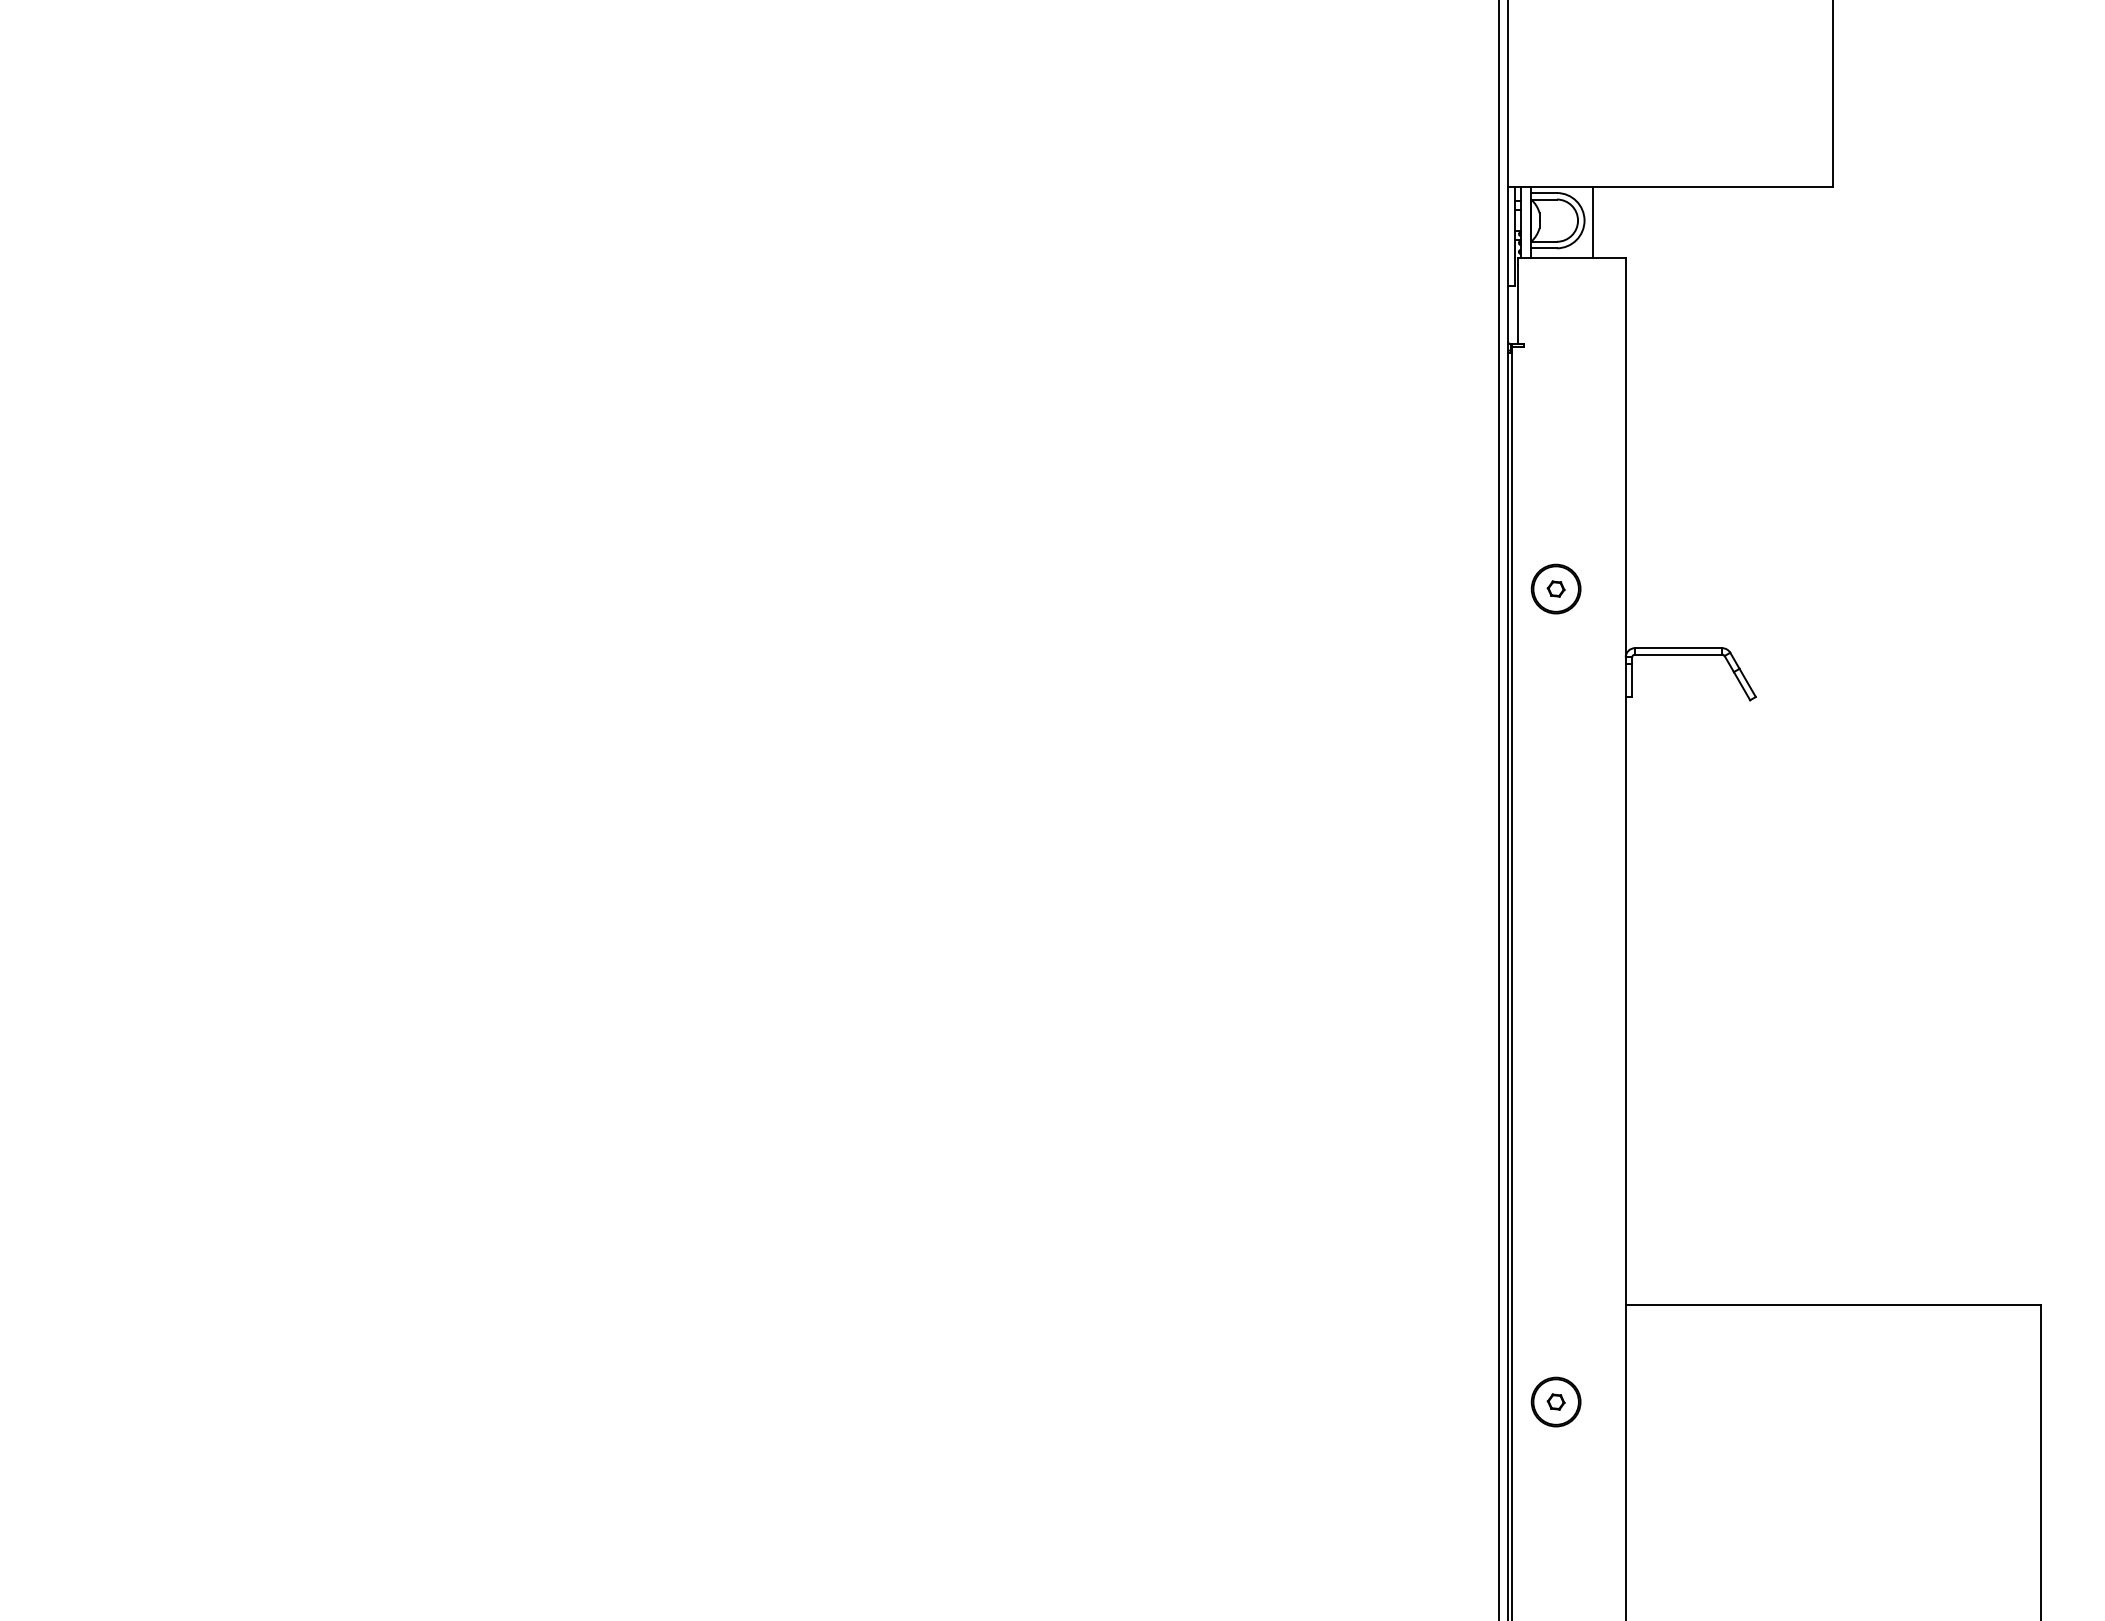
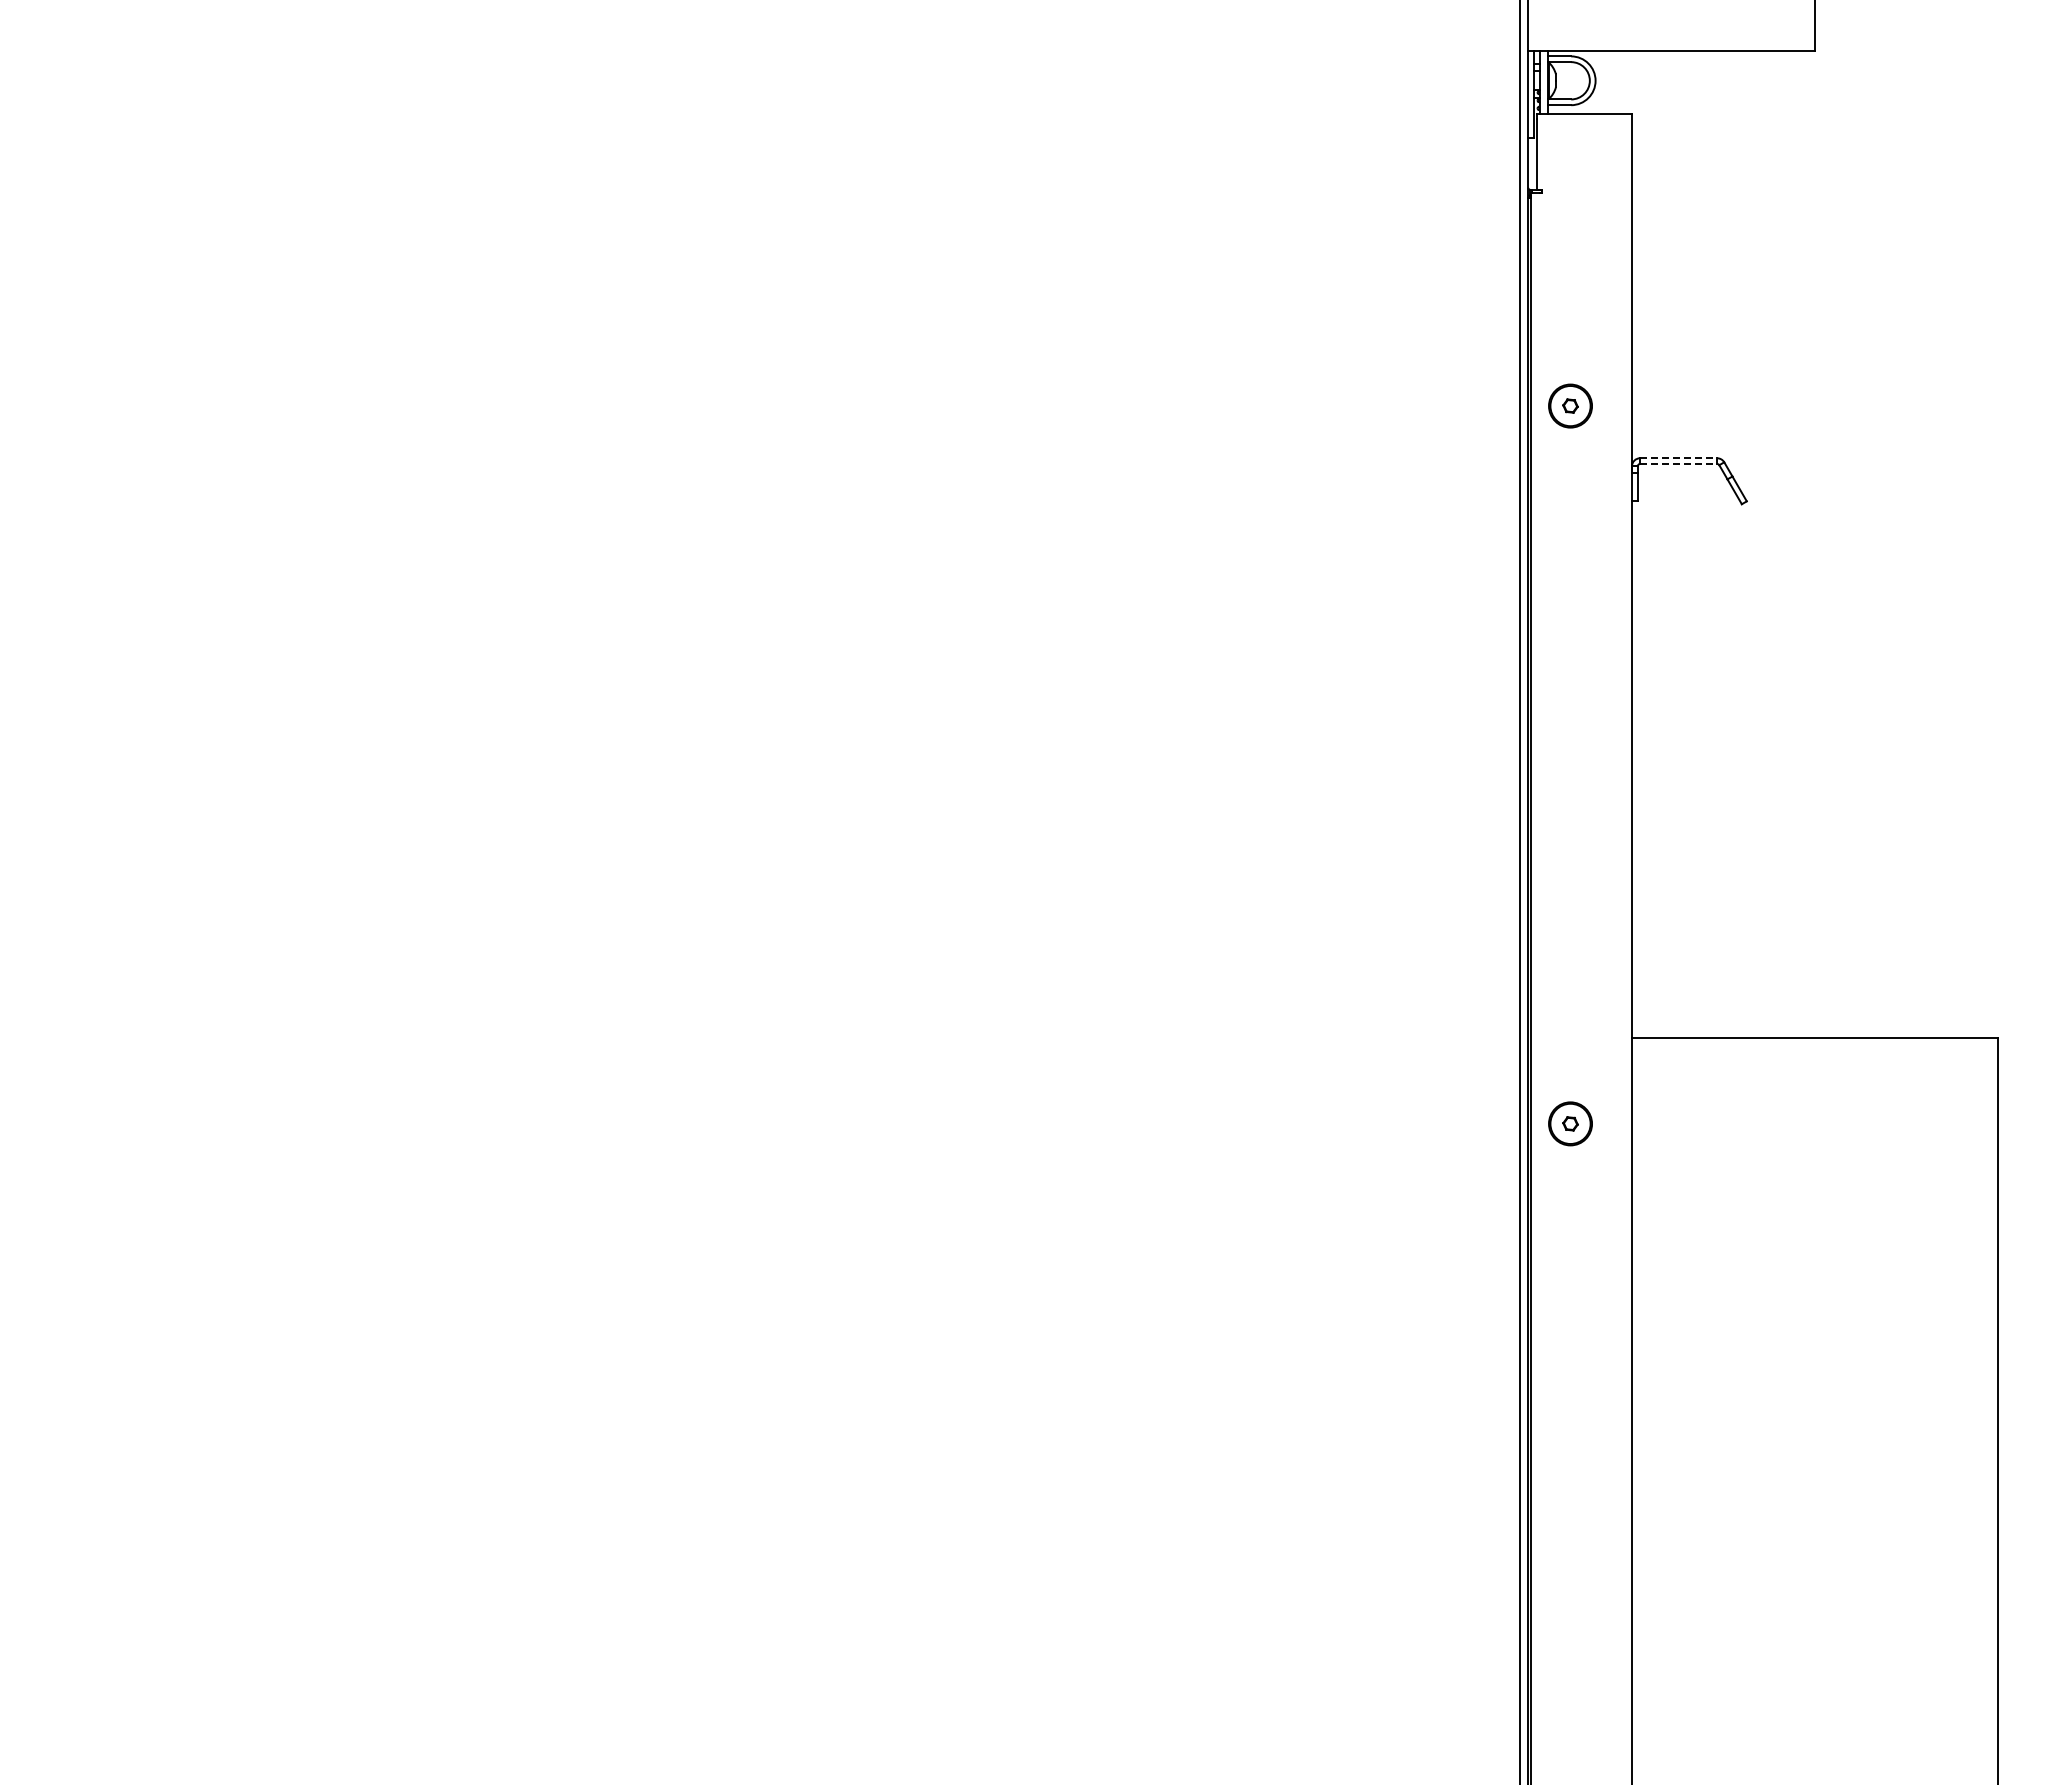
line: (1592, 221) -> (1602, 81), removed
line: (1678, 648) -> (1678, 458), solid -> dashed
line: (1678, 655) -> (1678, 464), solid -> dashed

